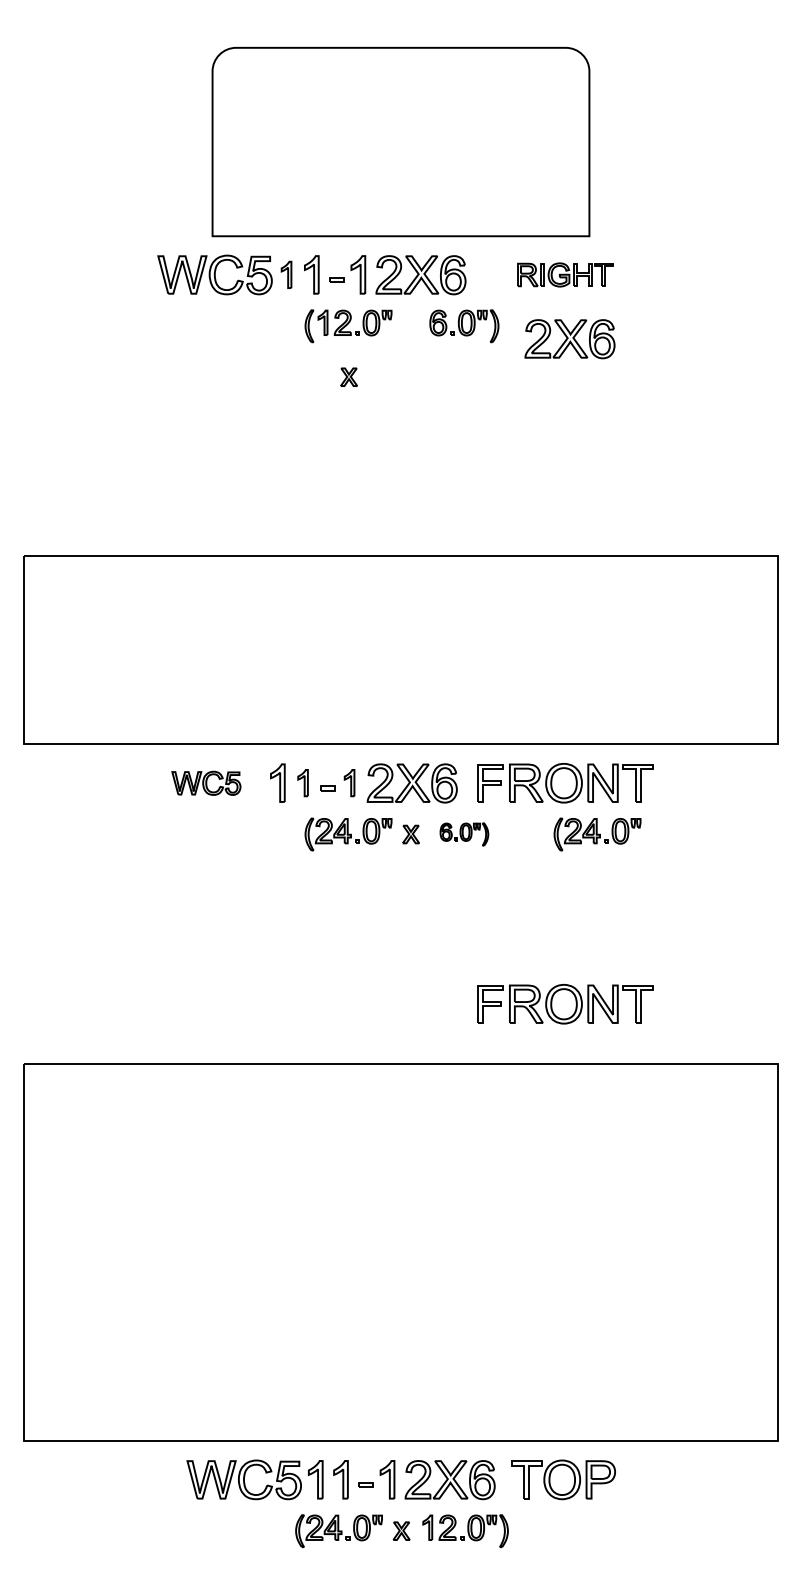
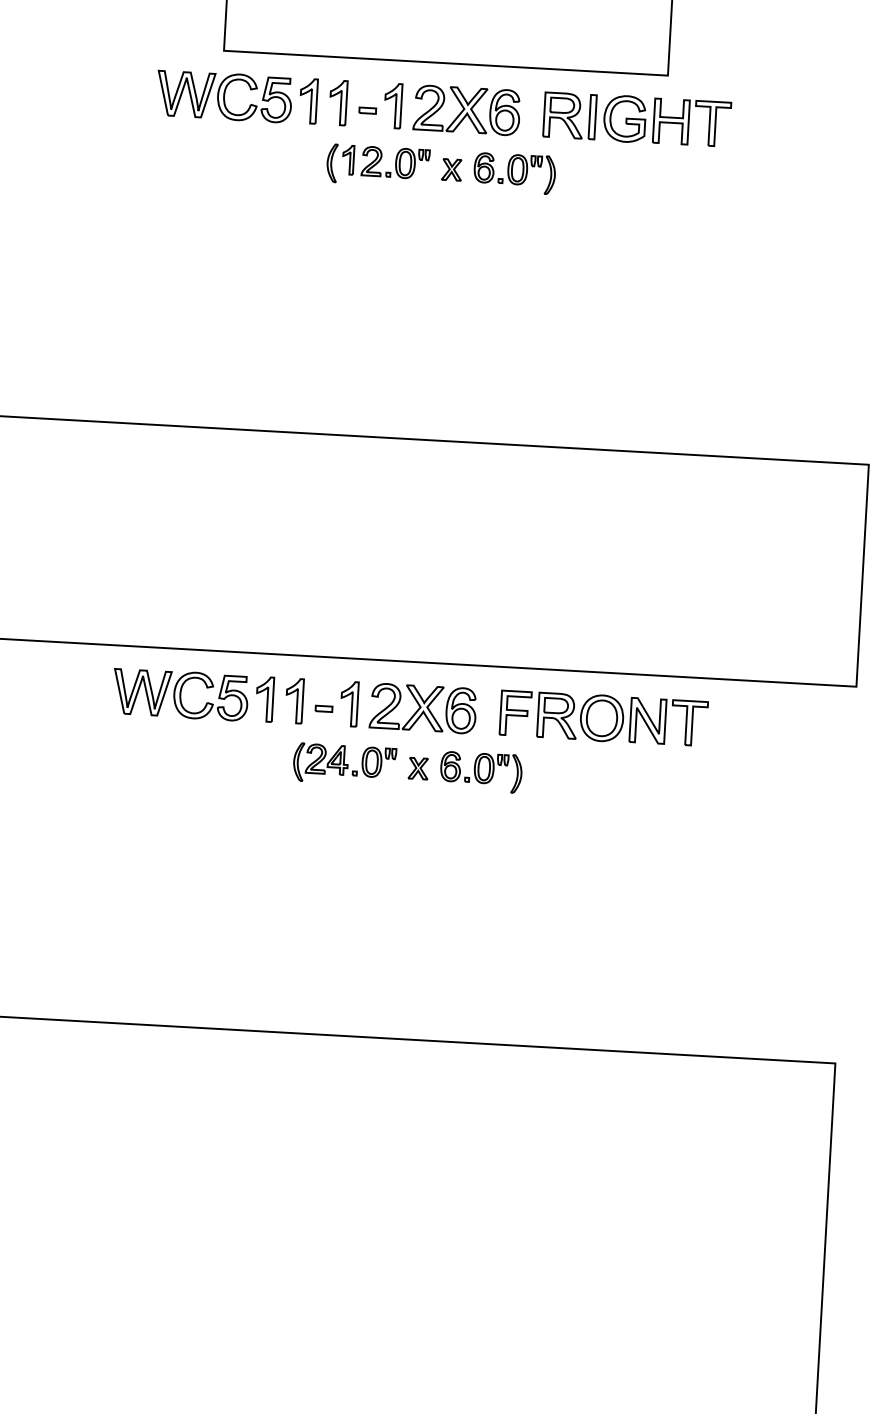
part: (286, 274) -> (308, 100), size x1.43
part: (564, 274) -> (636, 119), size x1.67
part: (569, 339) -> (637, 195), removed
part: (348, 376) -> (451, 168), moved
part: (302, 782) -> (293, 700), size x1.43
part: (349, 782) -> (349, 703), size x1.43
part: (206, 783) -> (180, 695), size x1.67
part: (464, 834) -> (481, 772), size x1.43
part: (597, 834) -> (638, 780), removed
part: (565, 1004) -> (589, 979), removed

